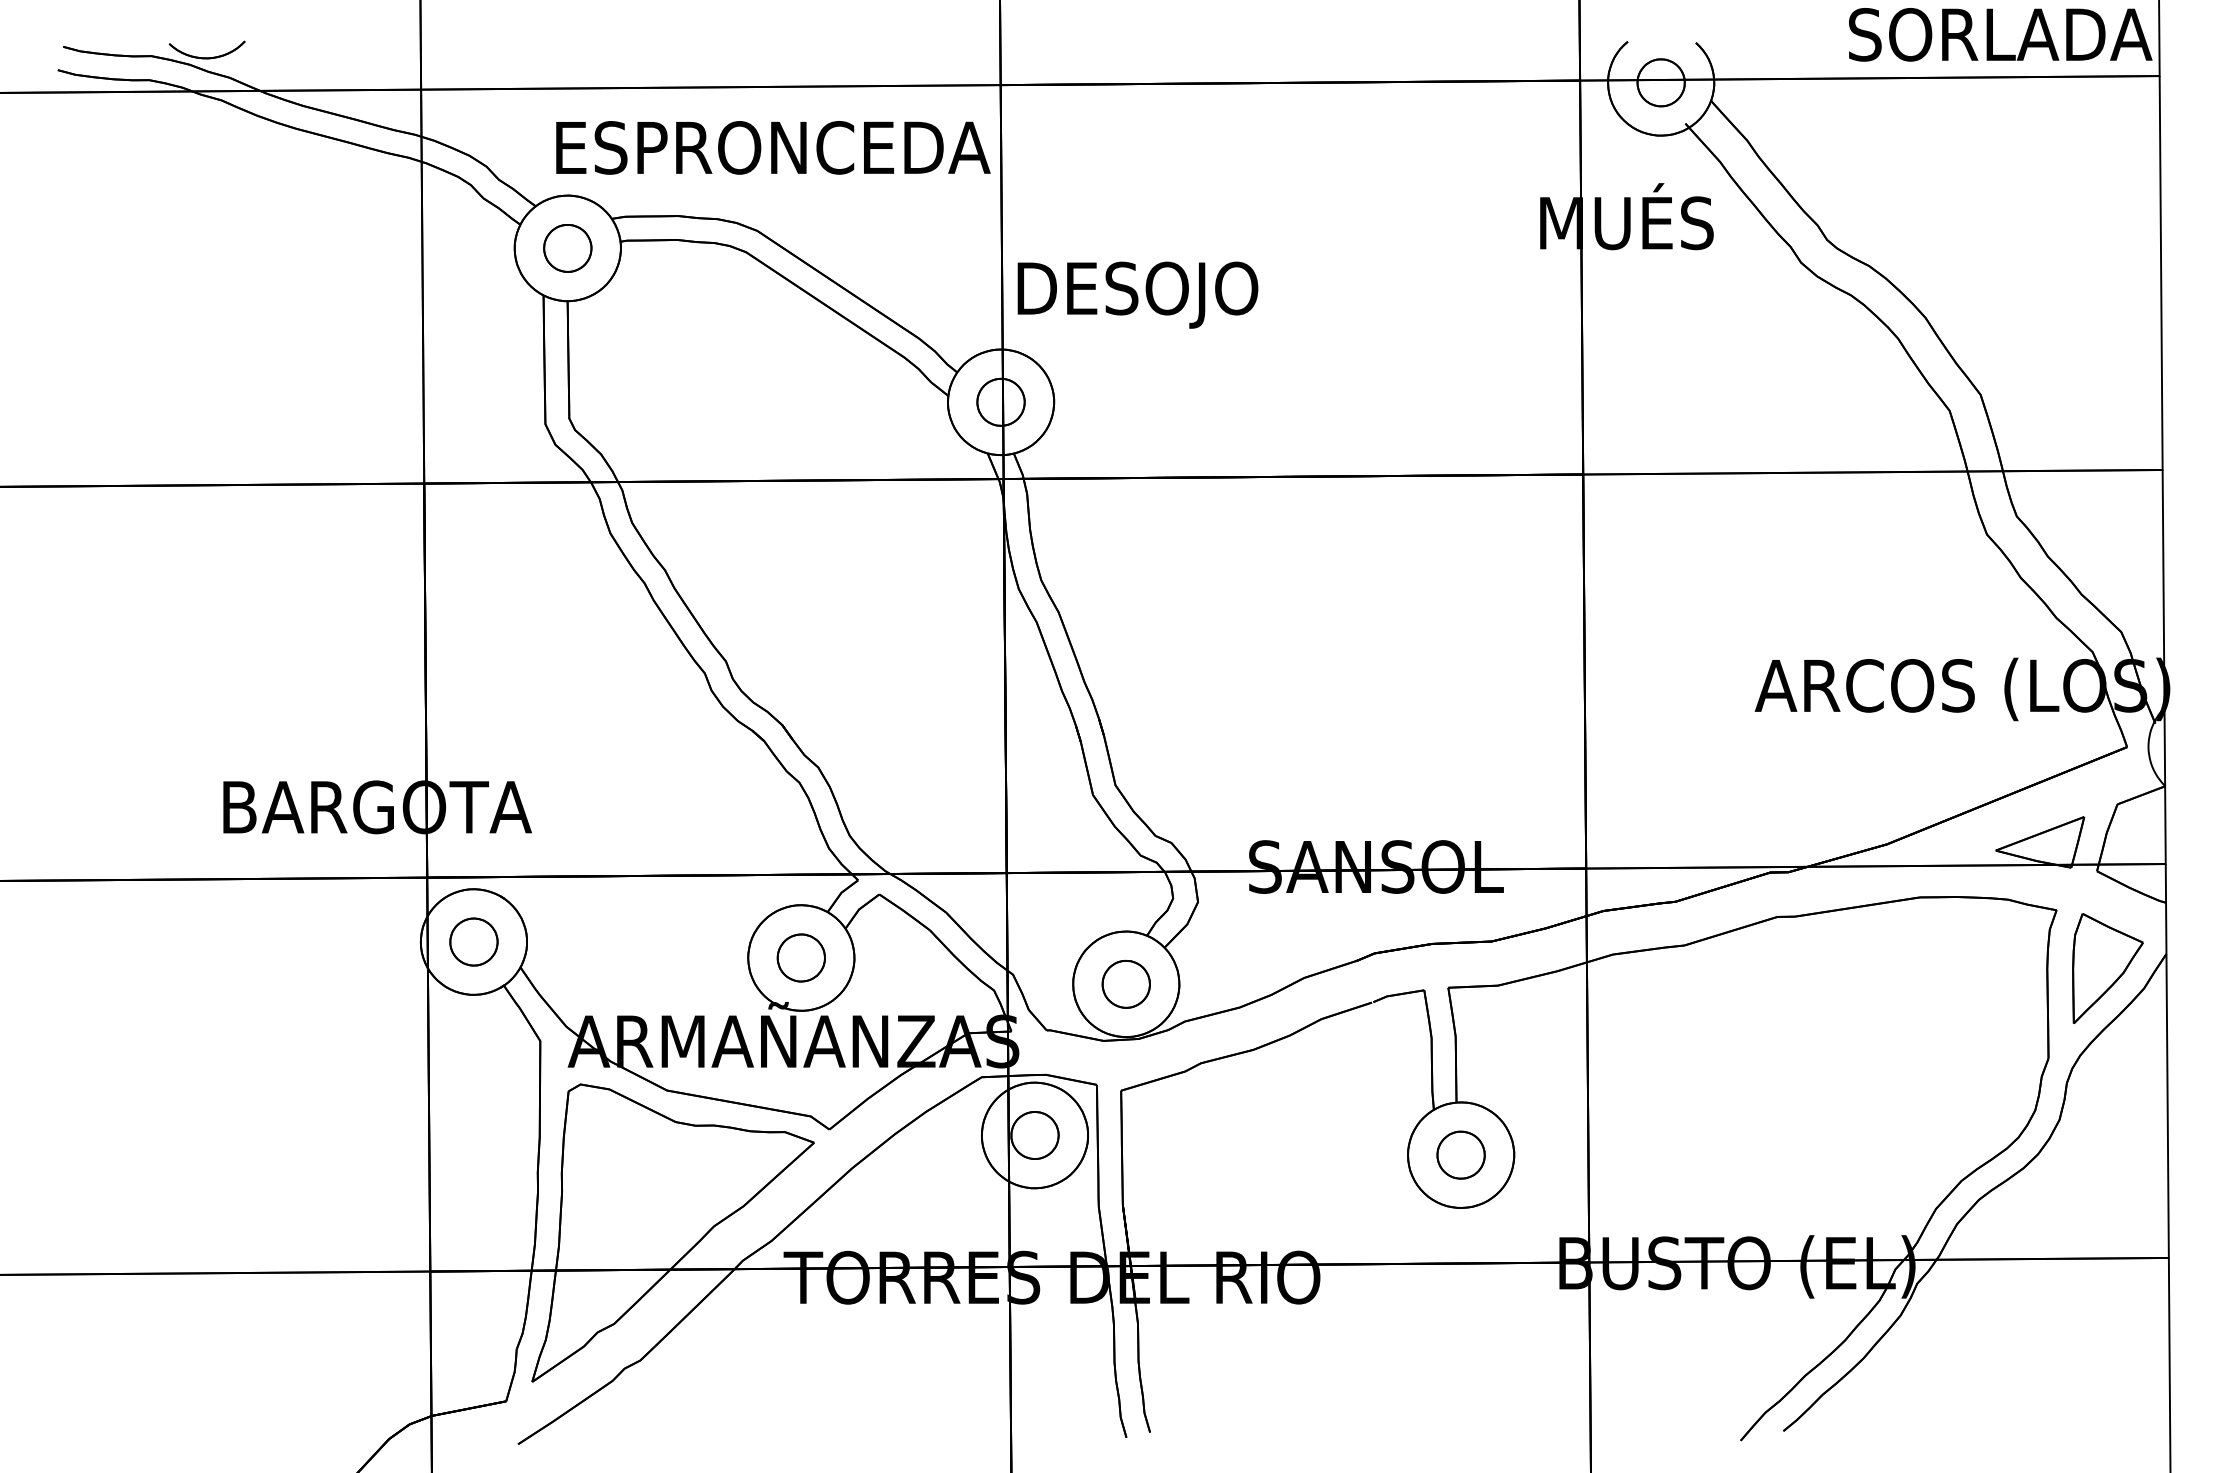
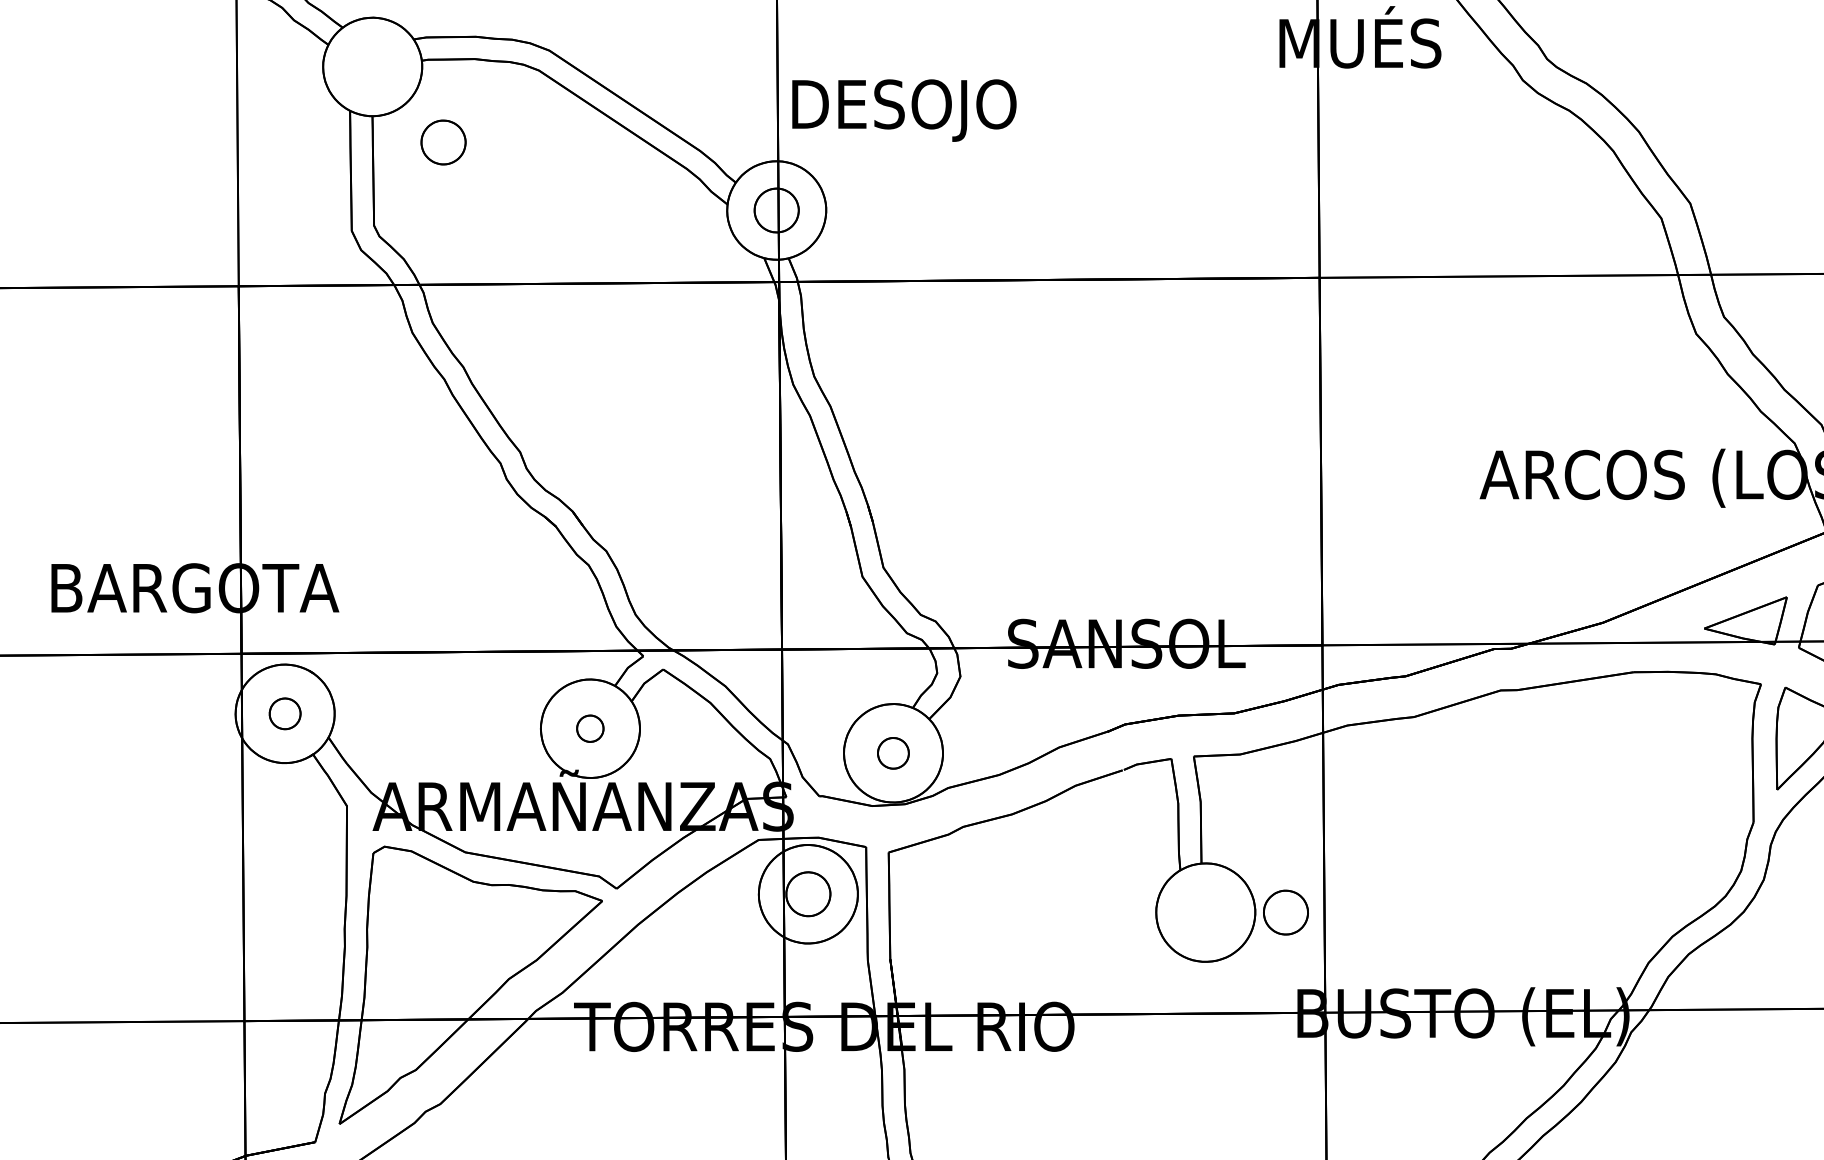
part: (567, 248) -> (443, 142), moved
part: (473, 941) -> (284, 713), size x0.7
part: (800, 957) -> (589, 728), size x0.6
part: (1125, 984) -> (892, 753), size x0.7
part: (1460, 1154) -> (1285, 911), moved

